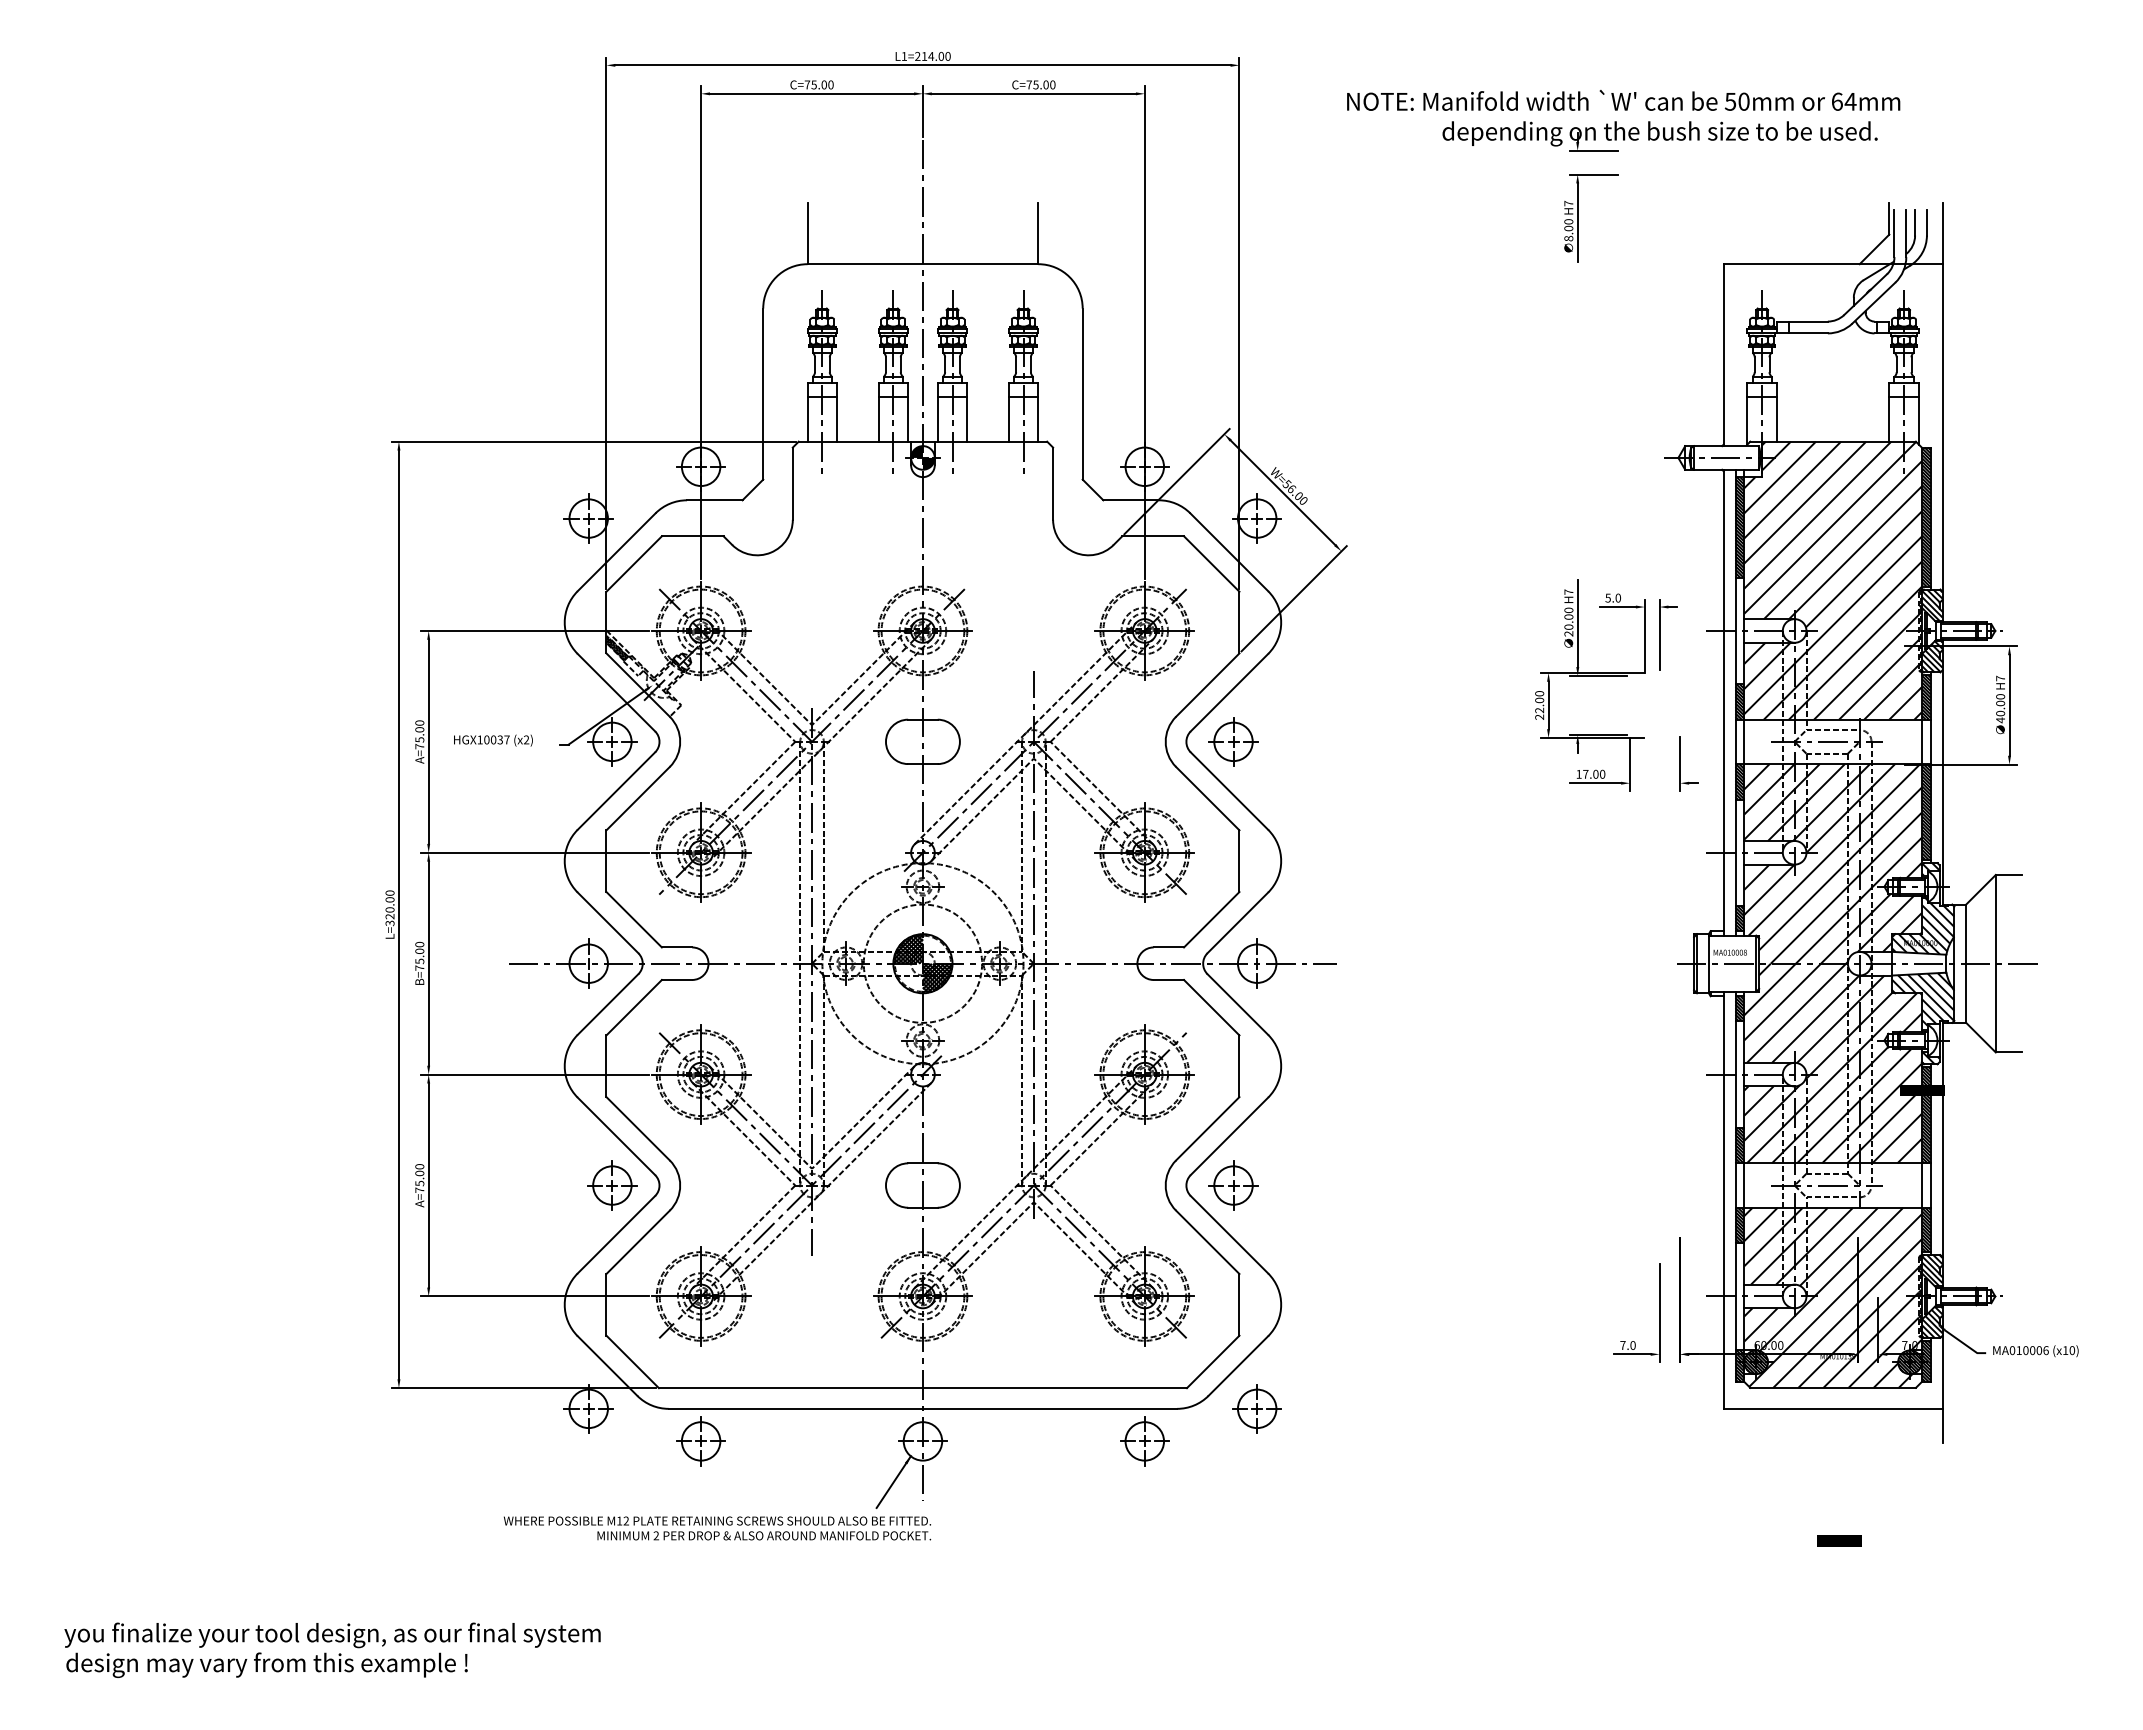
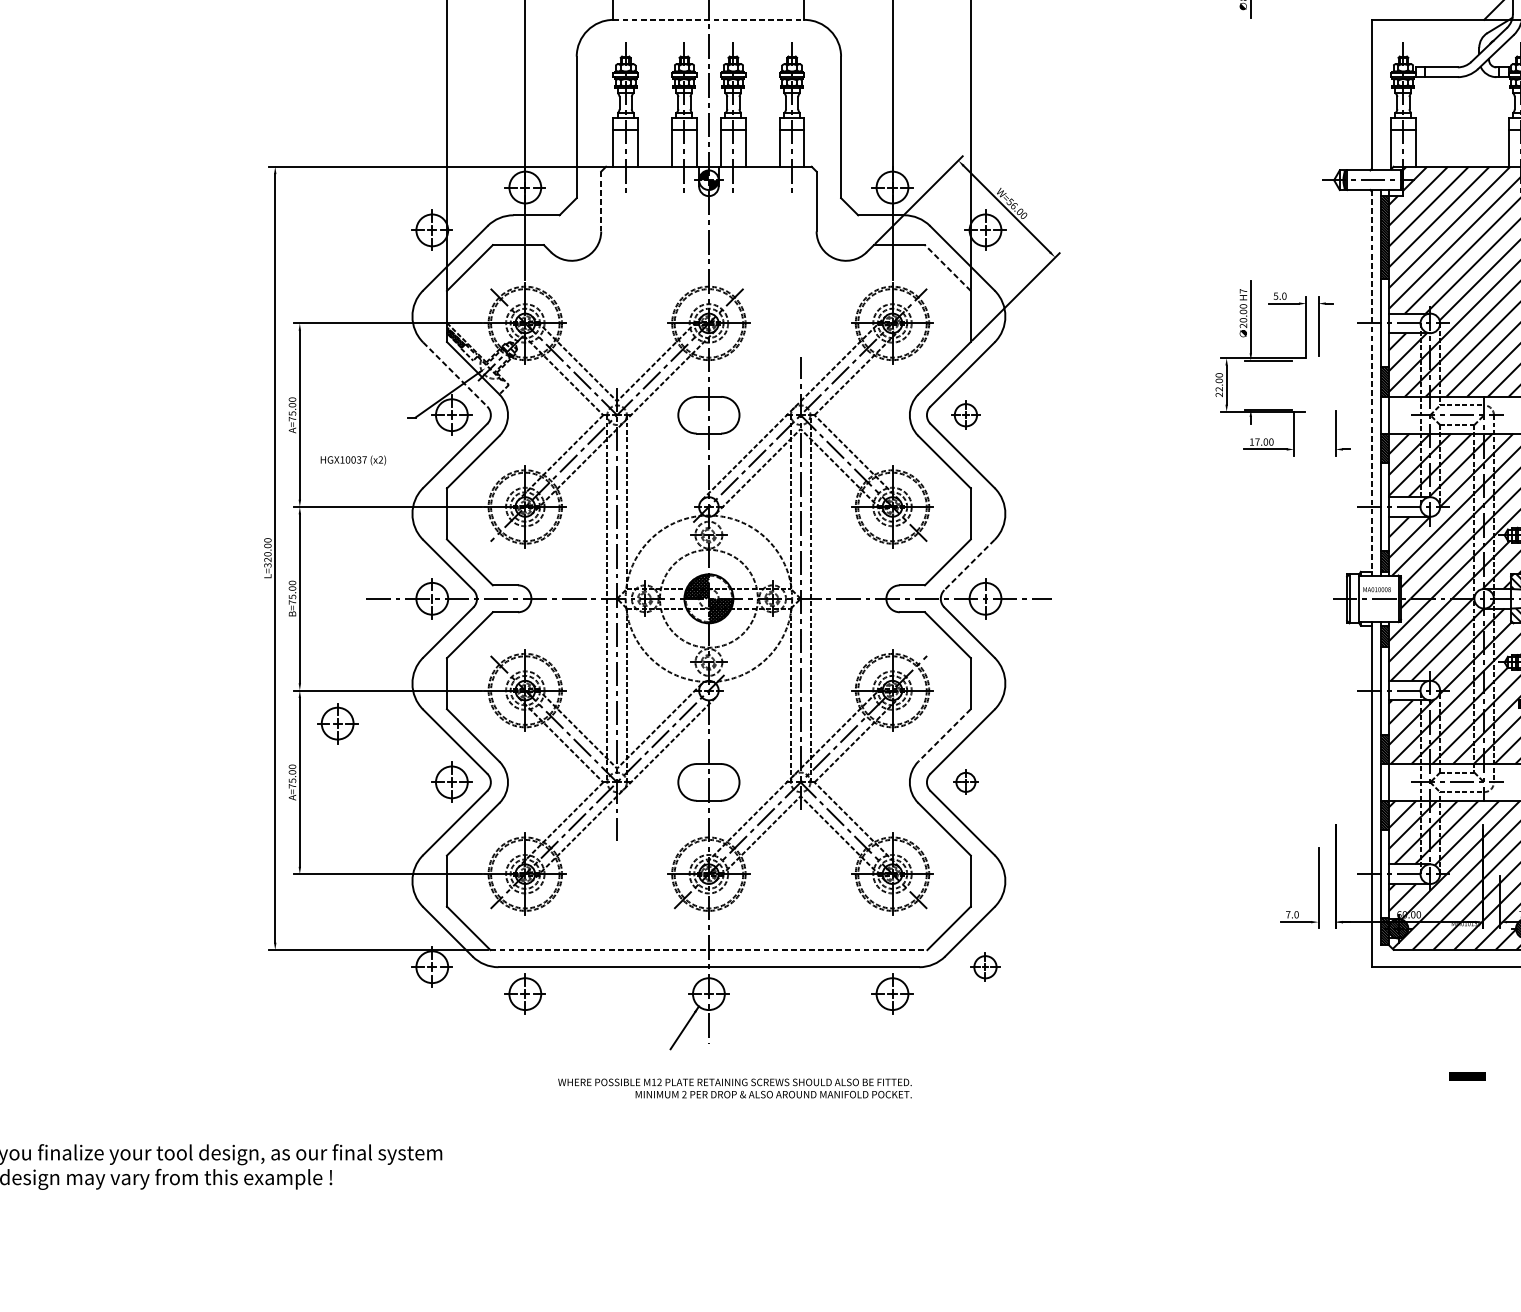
line: (923, 264) -> (709, 20), solid -> dashed
line: (792, 484) -> (600, 202), solid -> dashed
line: (1211, 563) -> (947, 267), solid -> dashed
line: (616, 692) -> (455, 374), solid -> dashed
line: (1723, 702) -> (1371, 382), solid -> dashed
text: (493, 740) -> (353, 460), moved
part: (1233, 741) -> (965, 414), size x0.7
line: (1237, 922) -> (969, 564), solid -> dashed
part: (474, 1114) -> (337, 723), added
line: (1207, 1128) -> (944, 735), solid -> dashed
part: (1233, 1185) -> (965, 782), size x0.6
line: (923, 1388) -> (709, 950), solid -> dashed
part: (1256, 1408) -> (984, 966), size x0.7
text: (717, 1528) -> (735, 1088), moved

